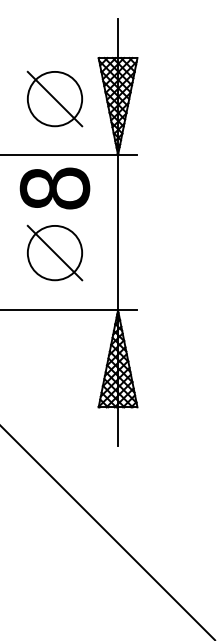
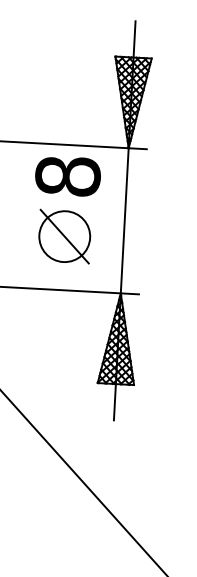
part: (54, 98) -> (72, 92), removed

